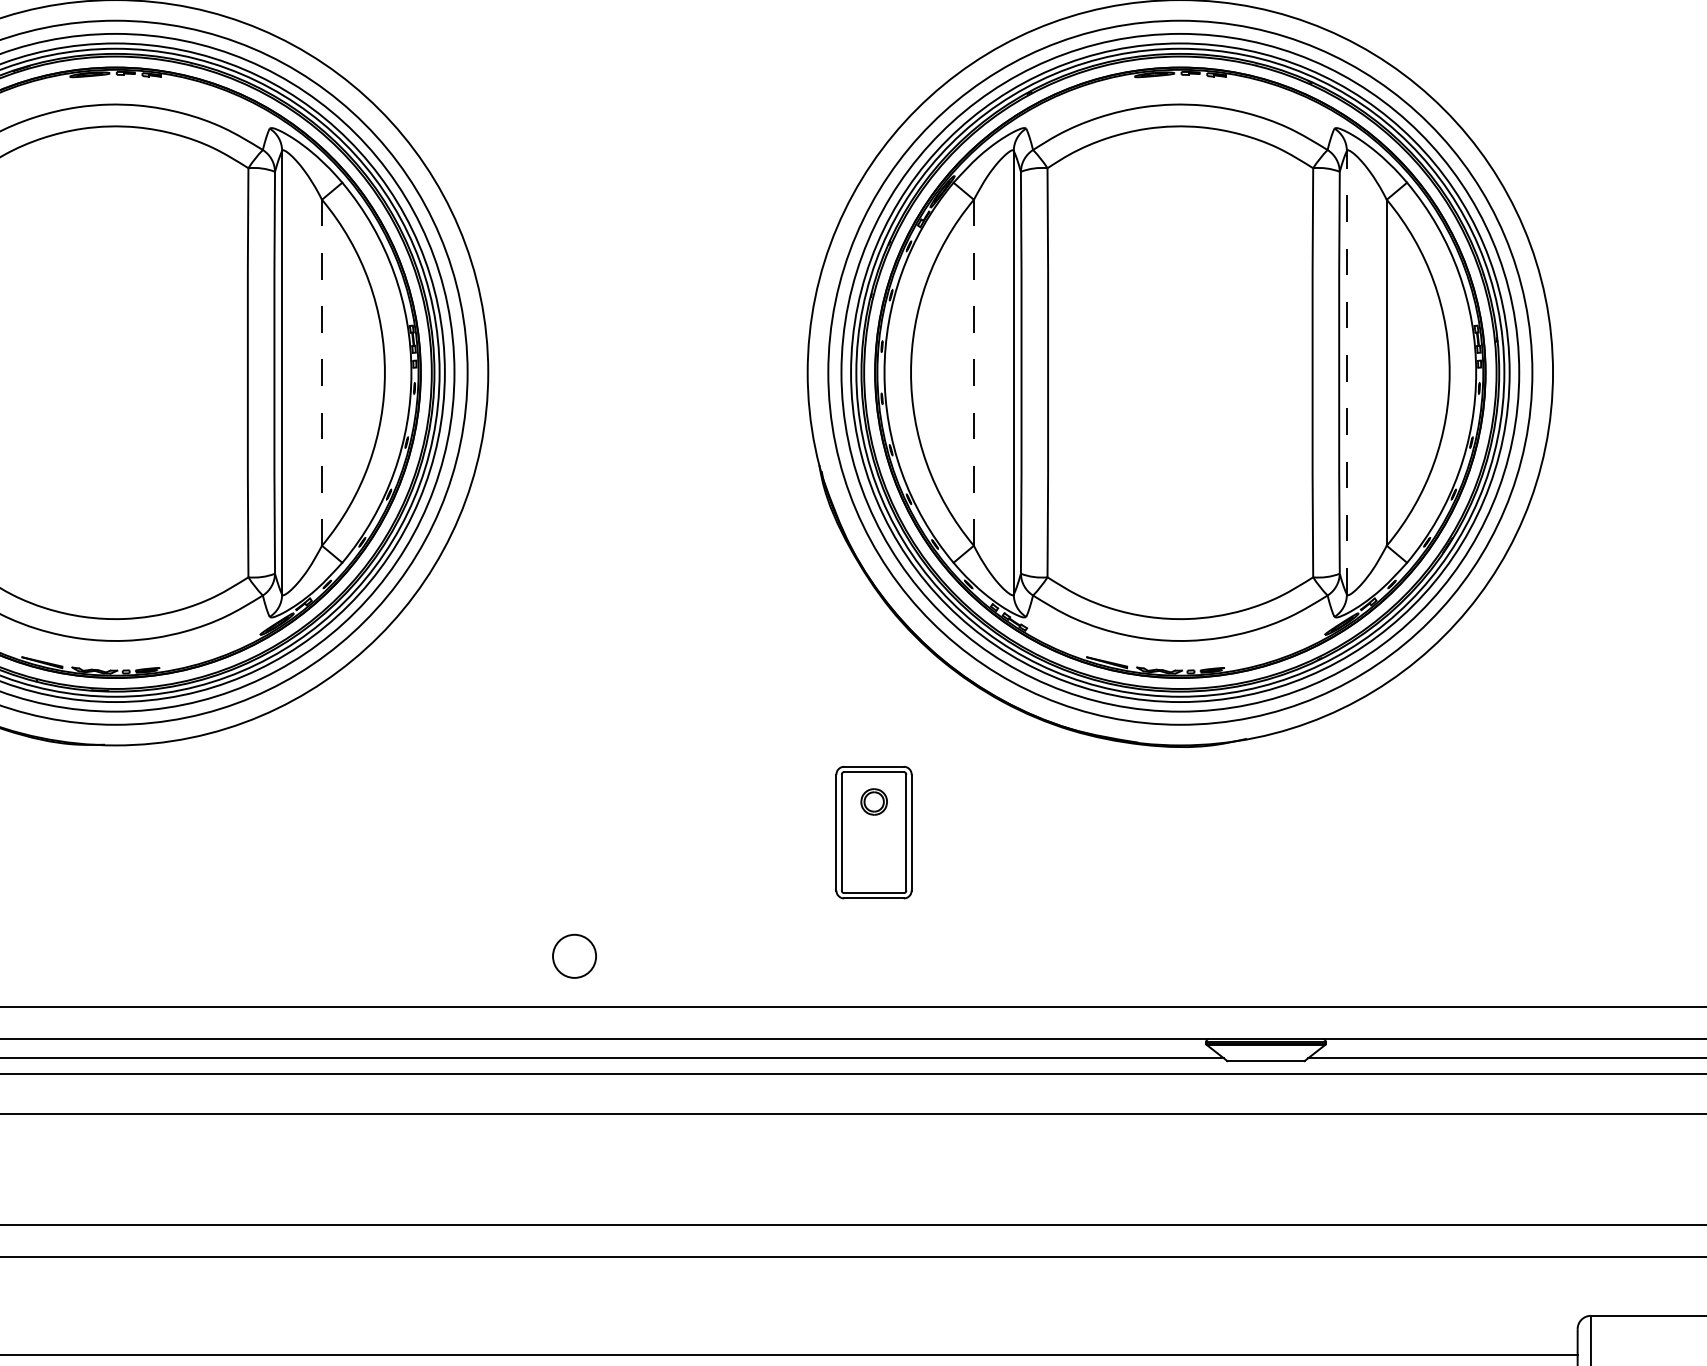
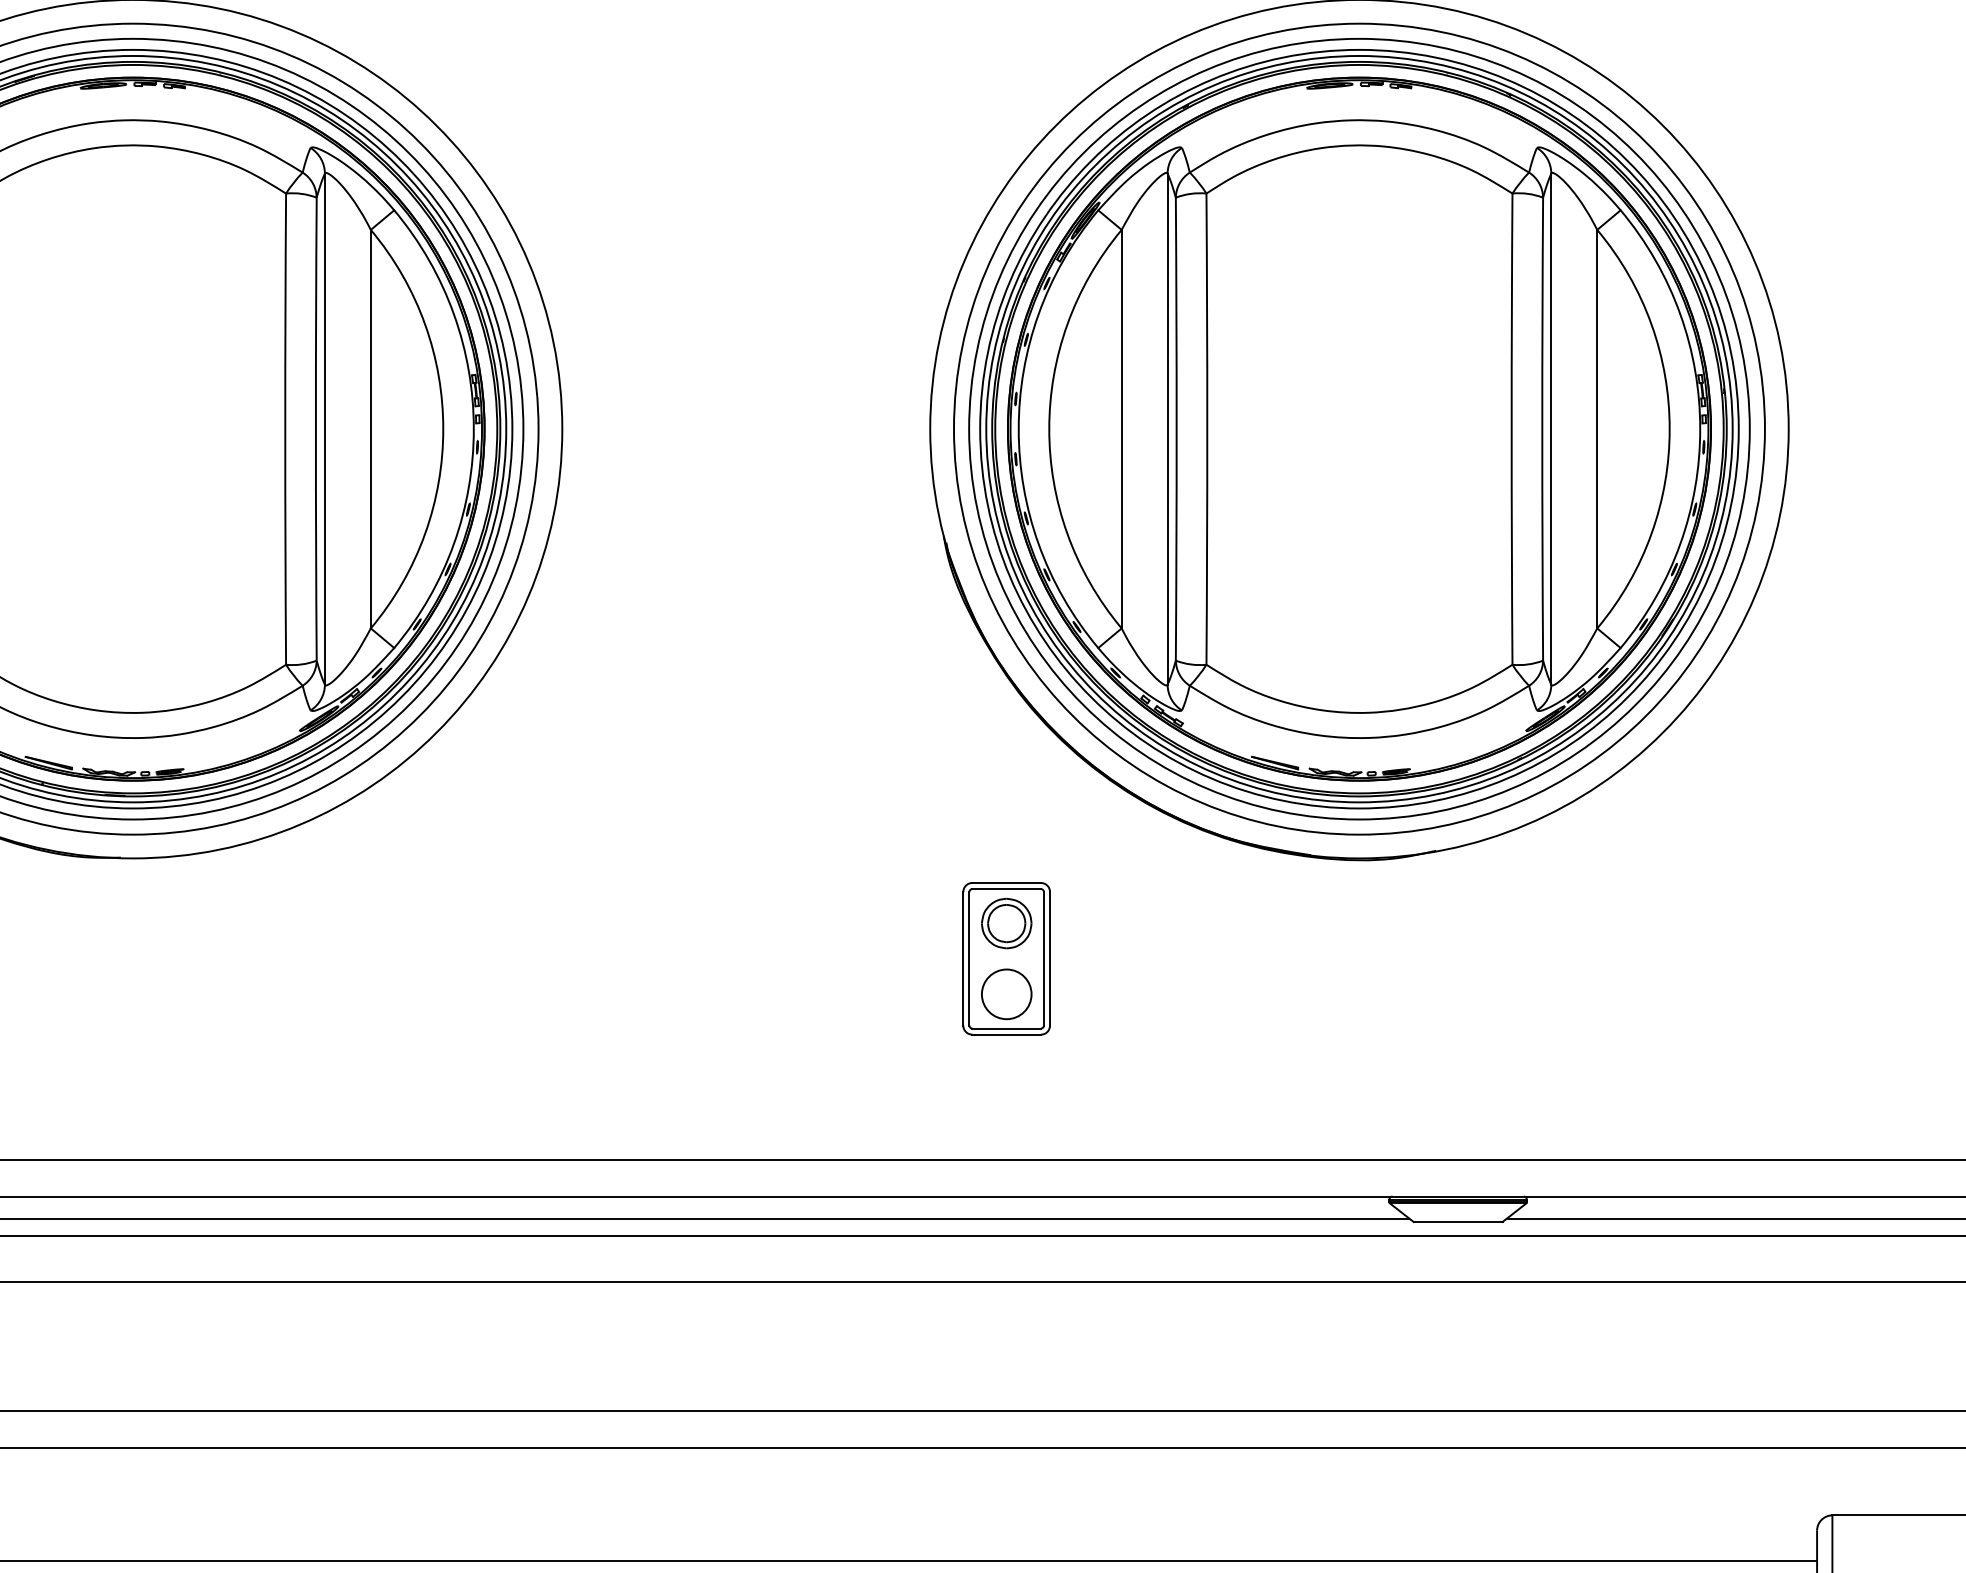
line: (973, 372) -> (1121, 428), dashed -> solid
line: (321, 373) -> (370, 429), dashed -> solid
line: (1347, 373) -> (1551, 429), dashed -> solid
part: (873, 801) -> (1006, 923), size x1.67
circle: (574, 956) -> (1006, 994), moved

